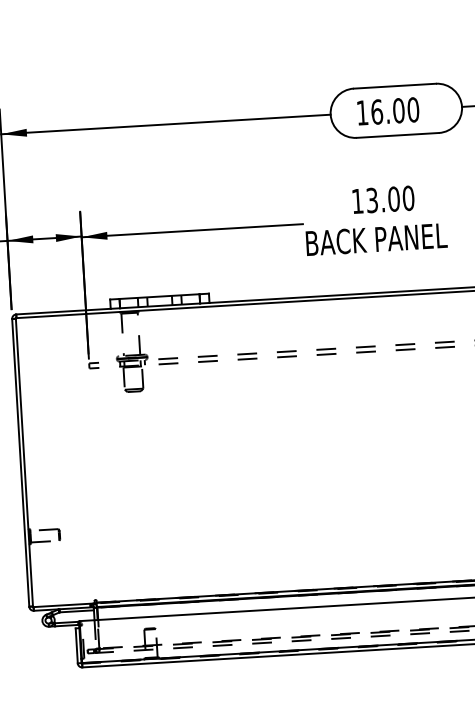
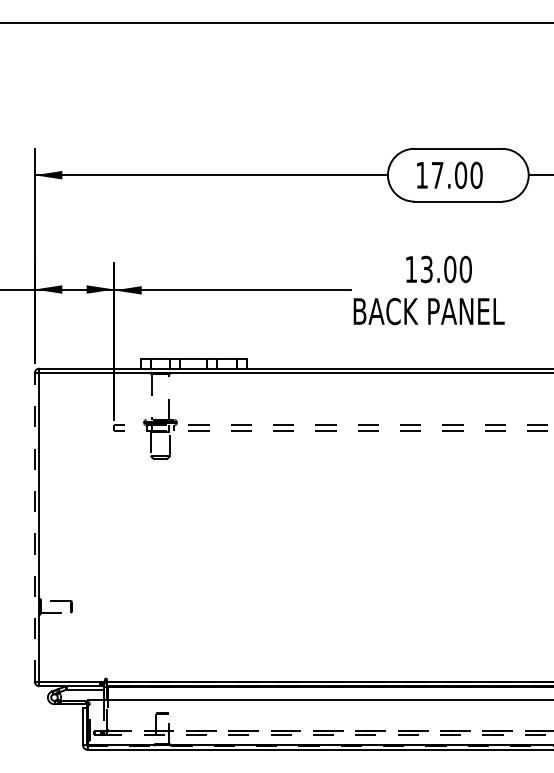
text: (376, 111) -> (437, 174), 16.00 -> 17.00
line: (20, 462) -> (34, 526), solid -> dashed

